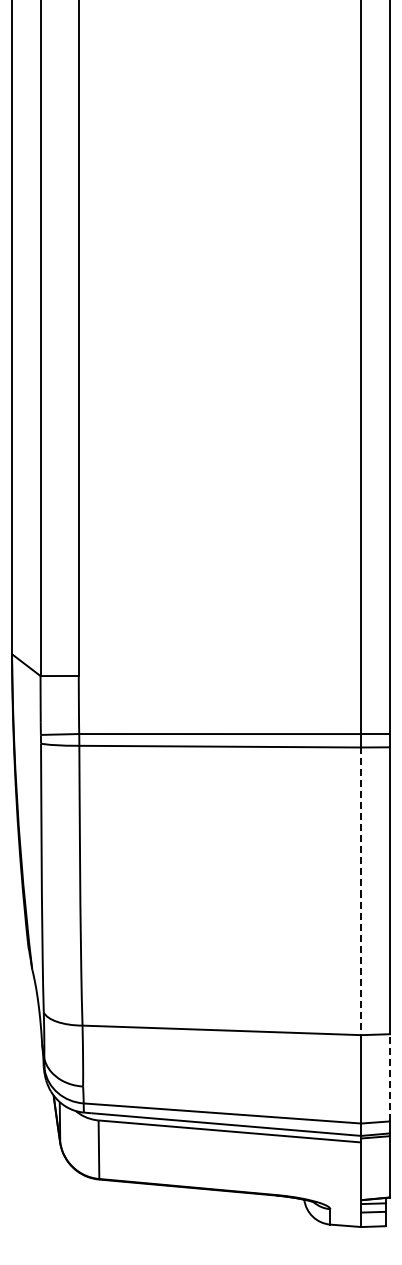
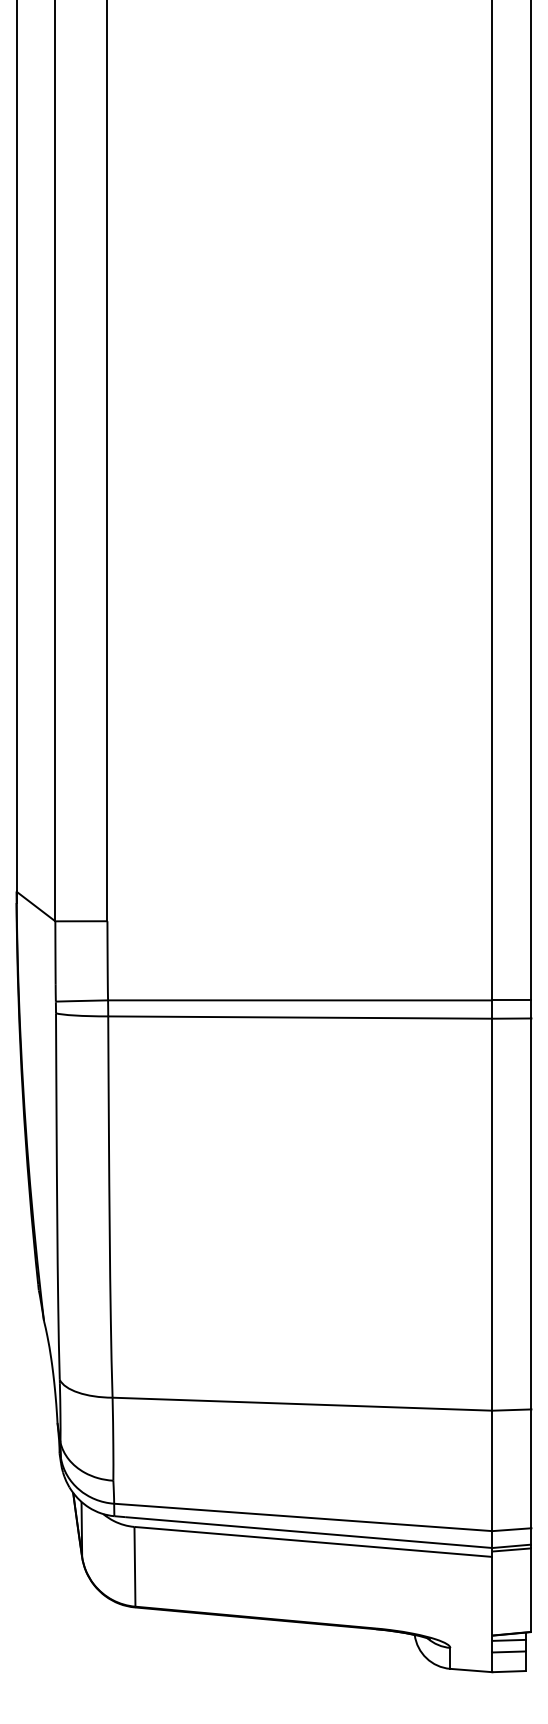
line: (361, 891) -> (492, 1214), dashed -> solid
line: (389, 1077) -> (530, 1468), dashed -> solid

